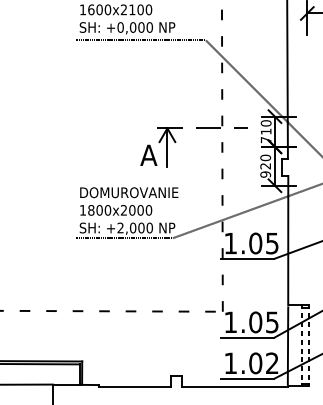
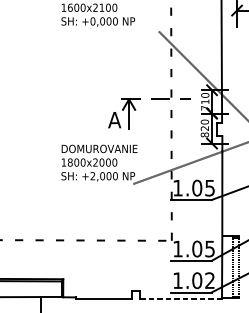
line: (140, 40) -> (108, 31), removed
text: (265, 174) -> (204, 134), 920 -> 820
line: (123, 238) -> (95, 184), removed
line: (234, 387) -> (180, 299), solid -> dashed

